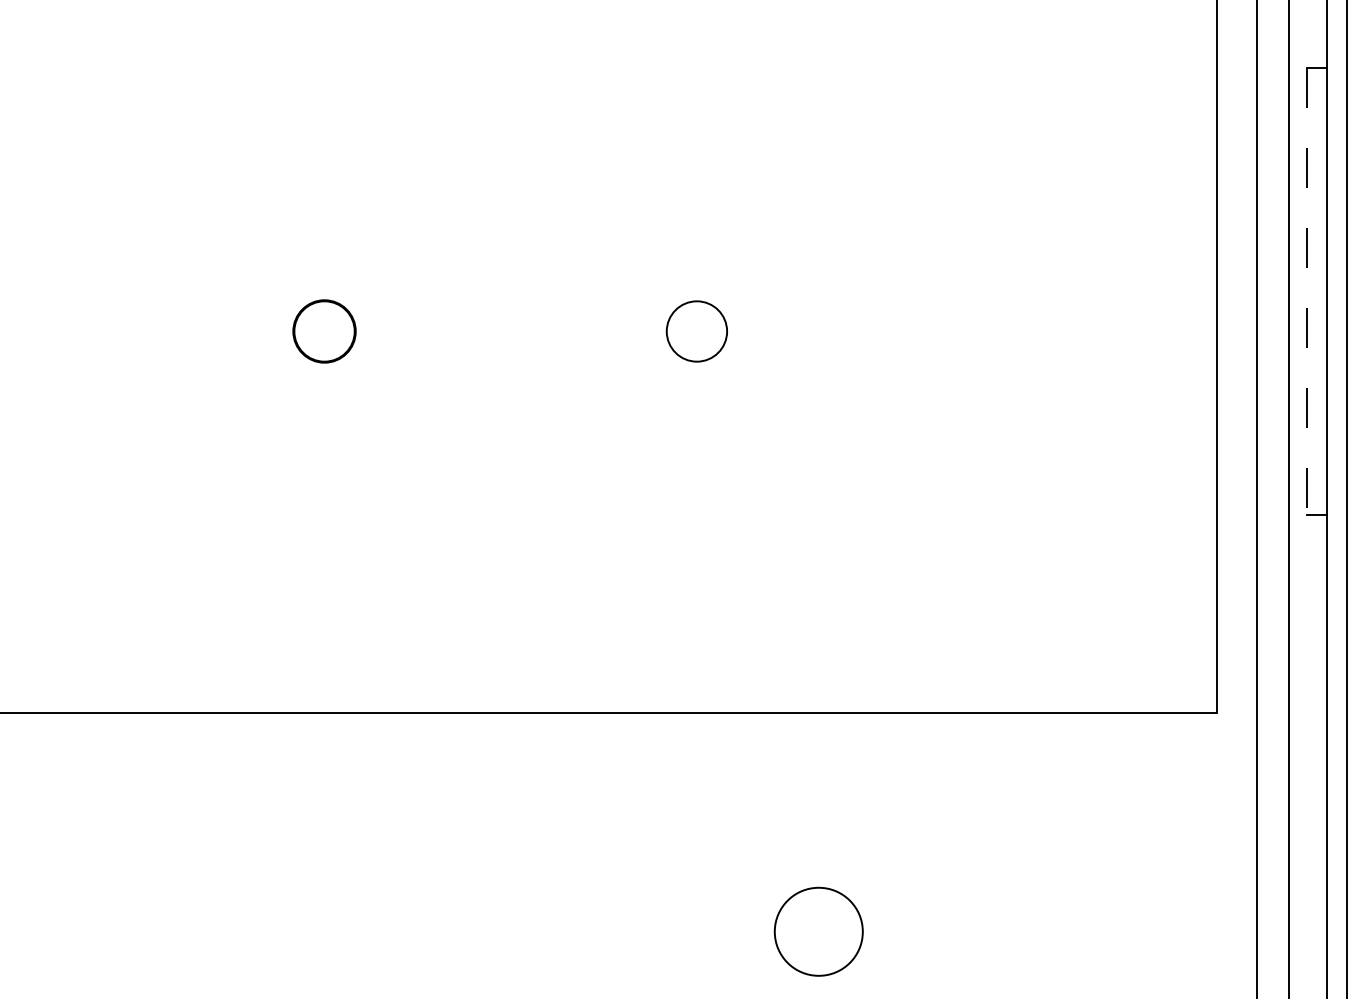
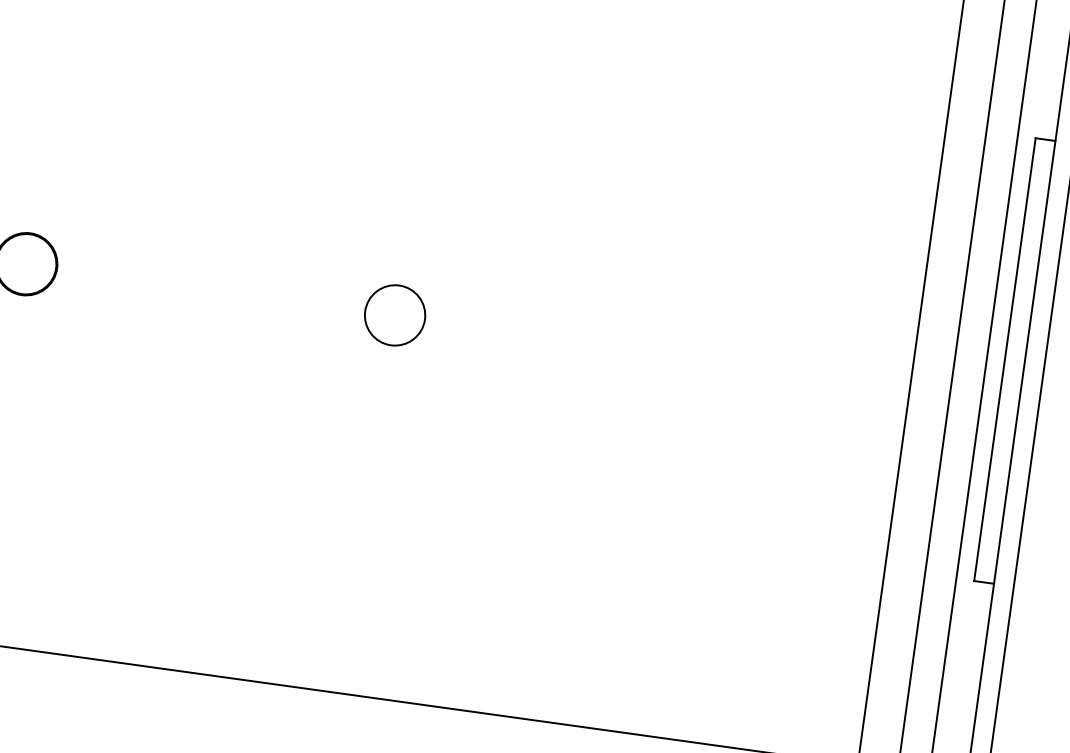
line: (1307, 291) -> (1005, 359), dashed -> solid

